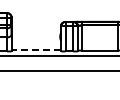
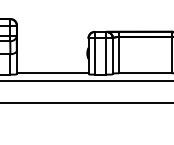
line: (36, 50) -> (52, 73), dashed -> solid

